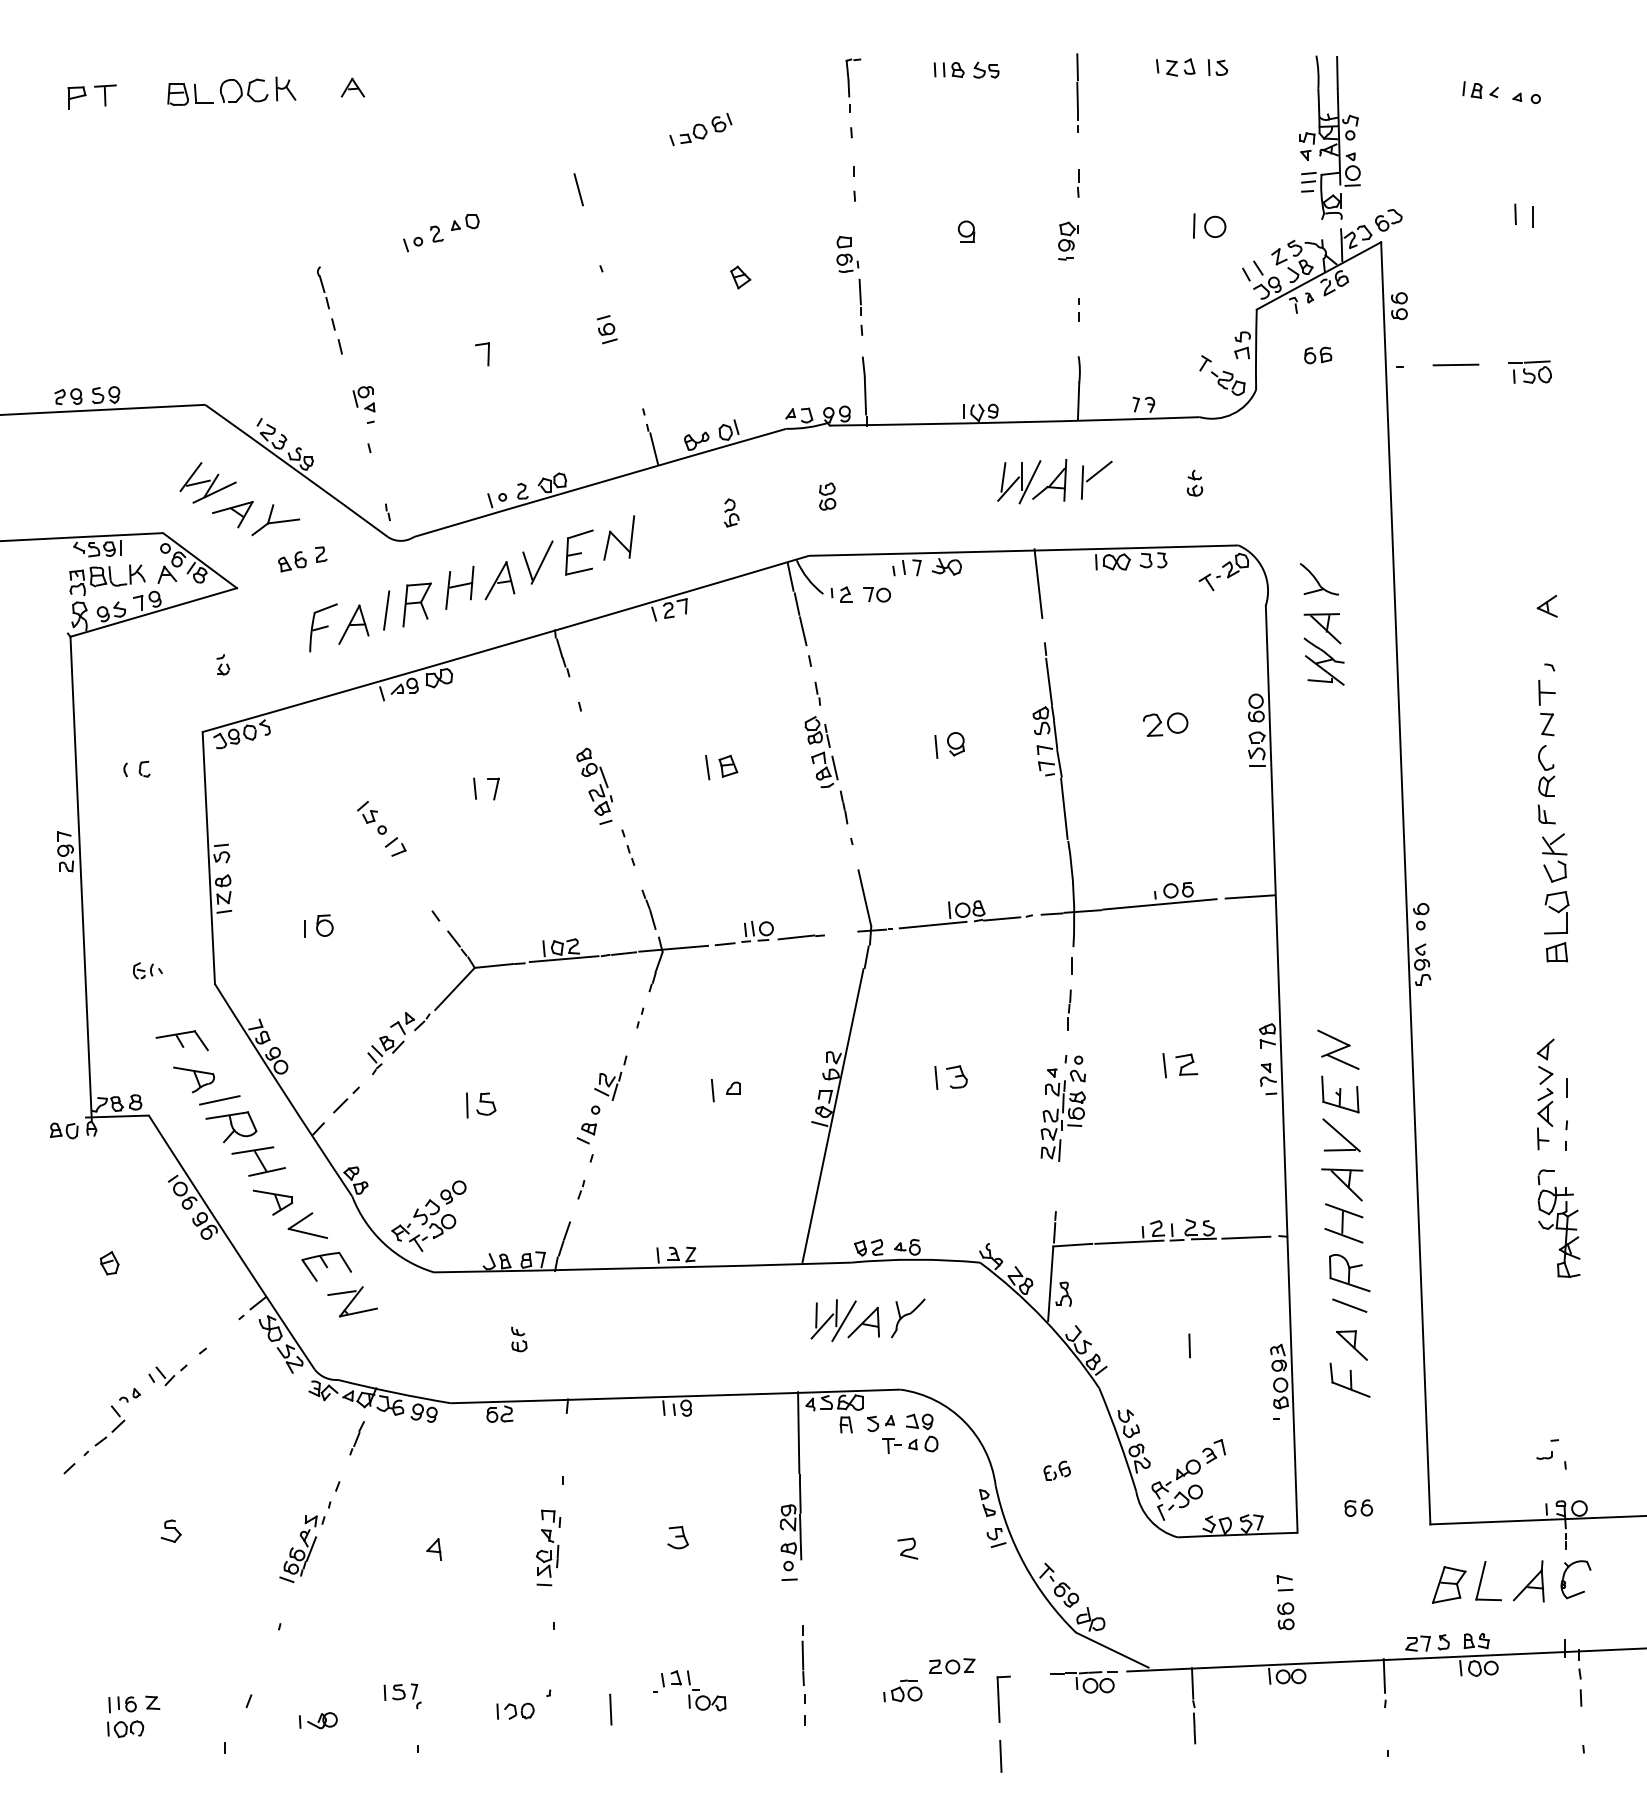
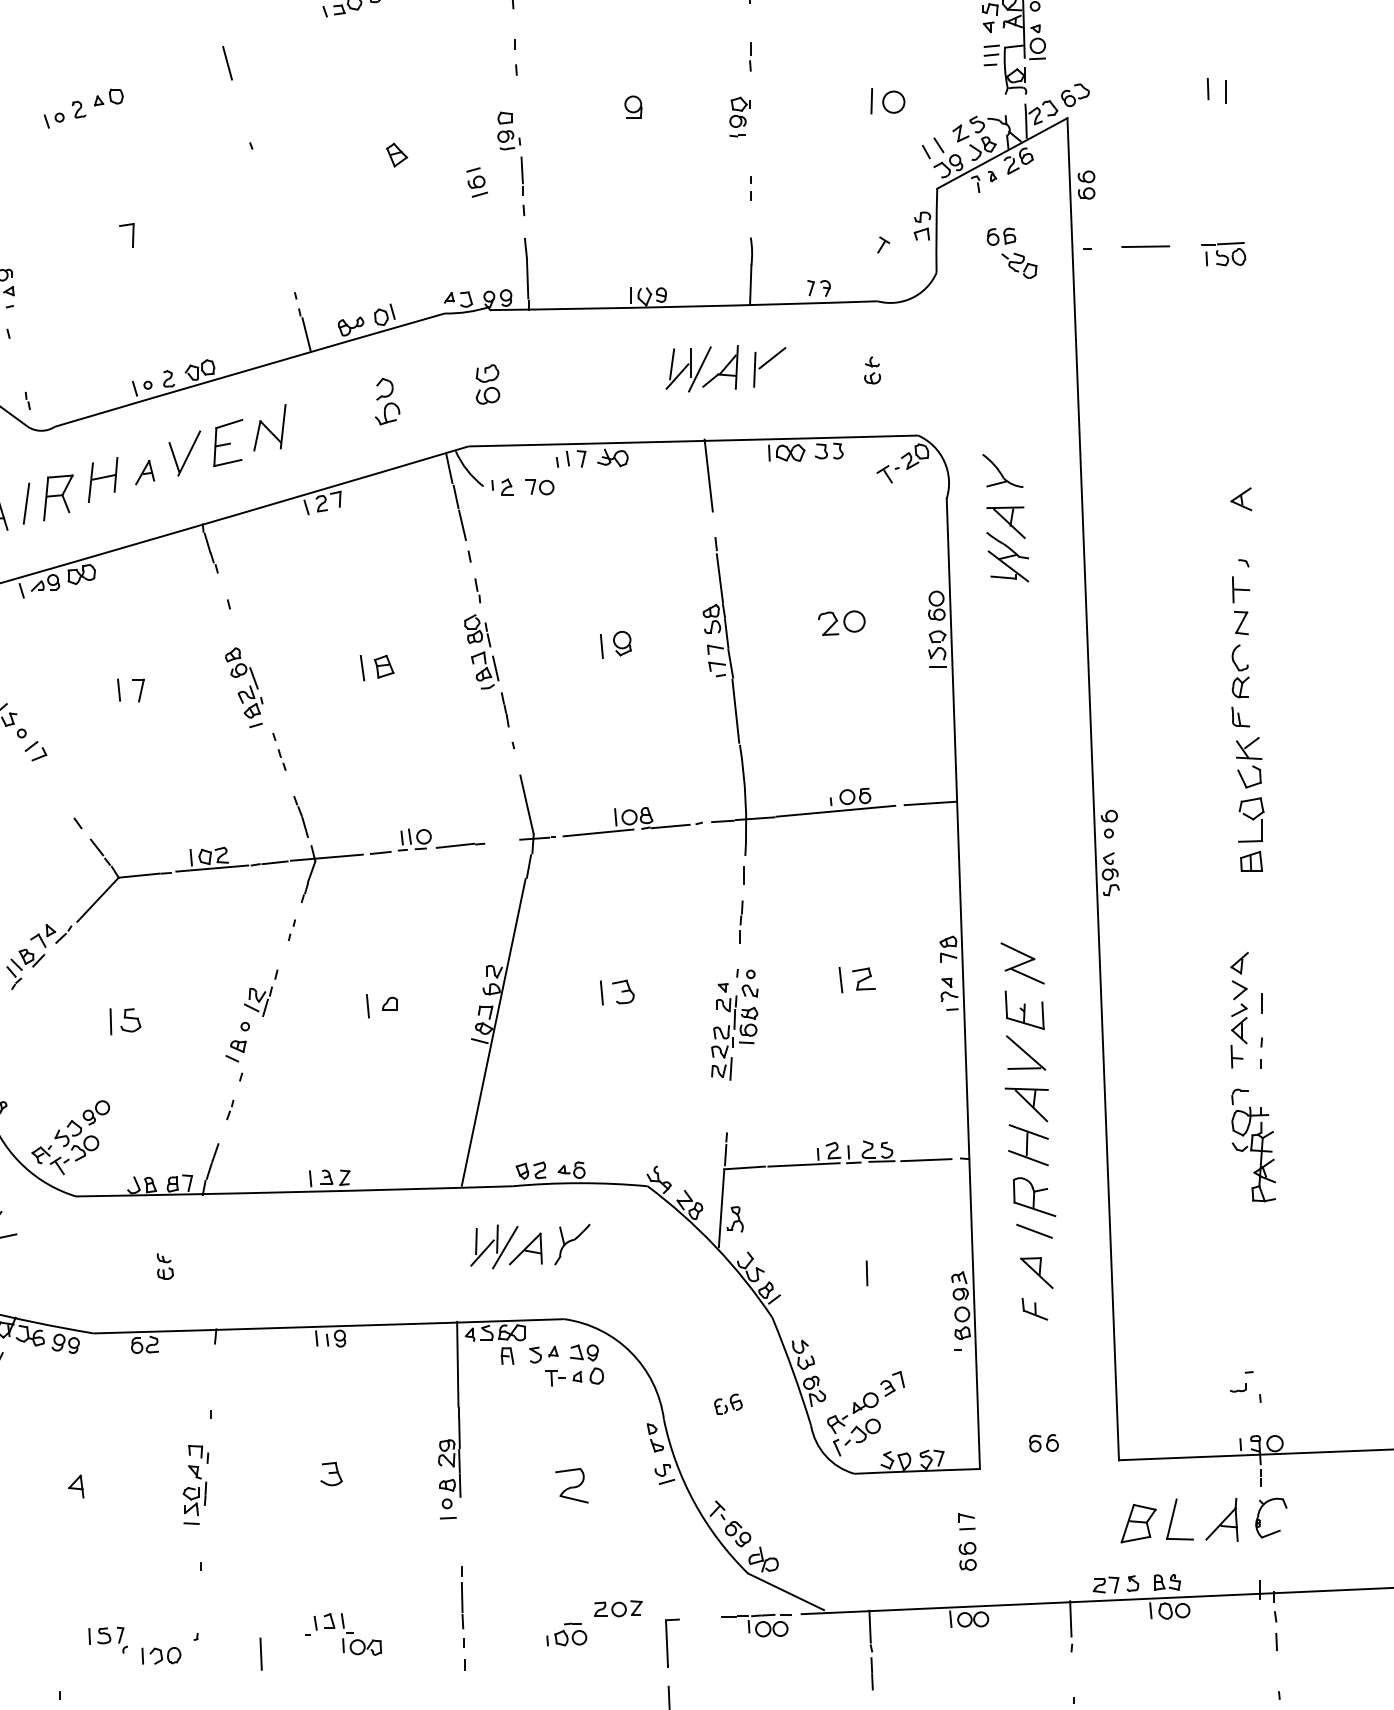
part: (607, 329) -> (477, 182), moved
part: (1228, 382) -> (1019, 265), moved
part: (827, 496) -> (487, 384), size x1.4
part: (731, 512) -> (387, 401), size x1.6
part: (499, 580) -> (144, 472), size x0.6
part: (1349, 1379) -> (1034, 1308), size x0.6
part: (907, 1548) -> (571, 1485), size x1.6
part: (402, 1696) -> (107, 1640), moved

